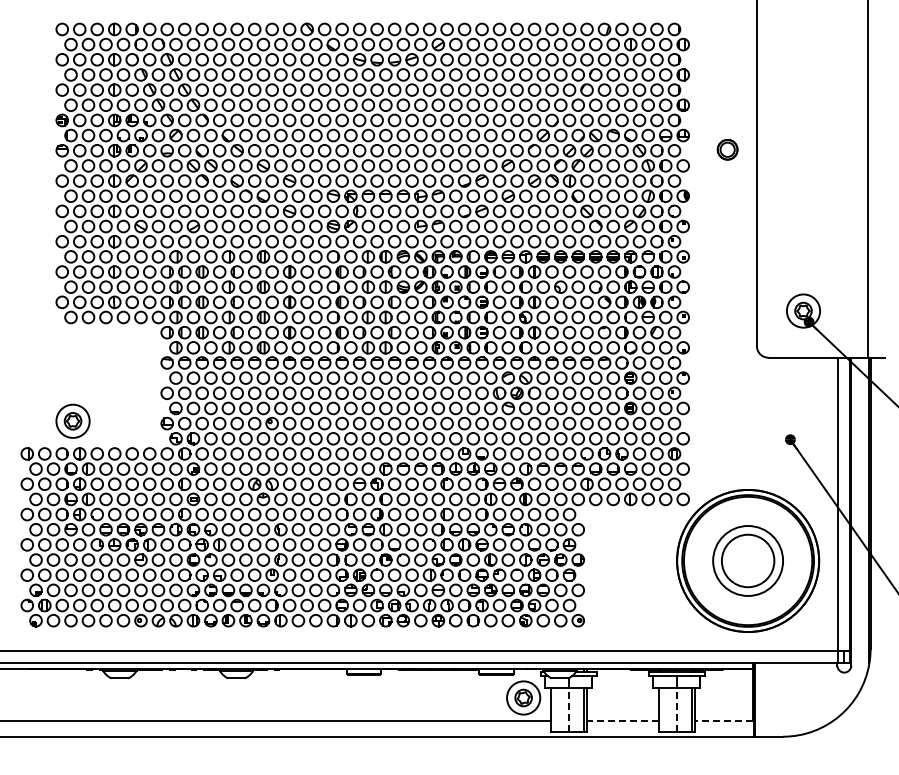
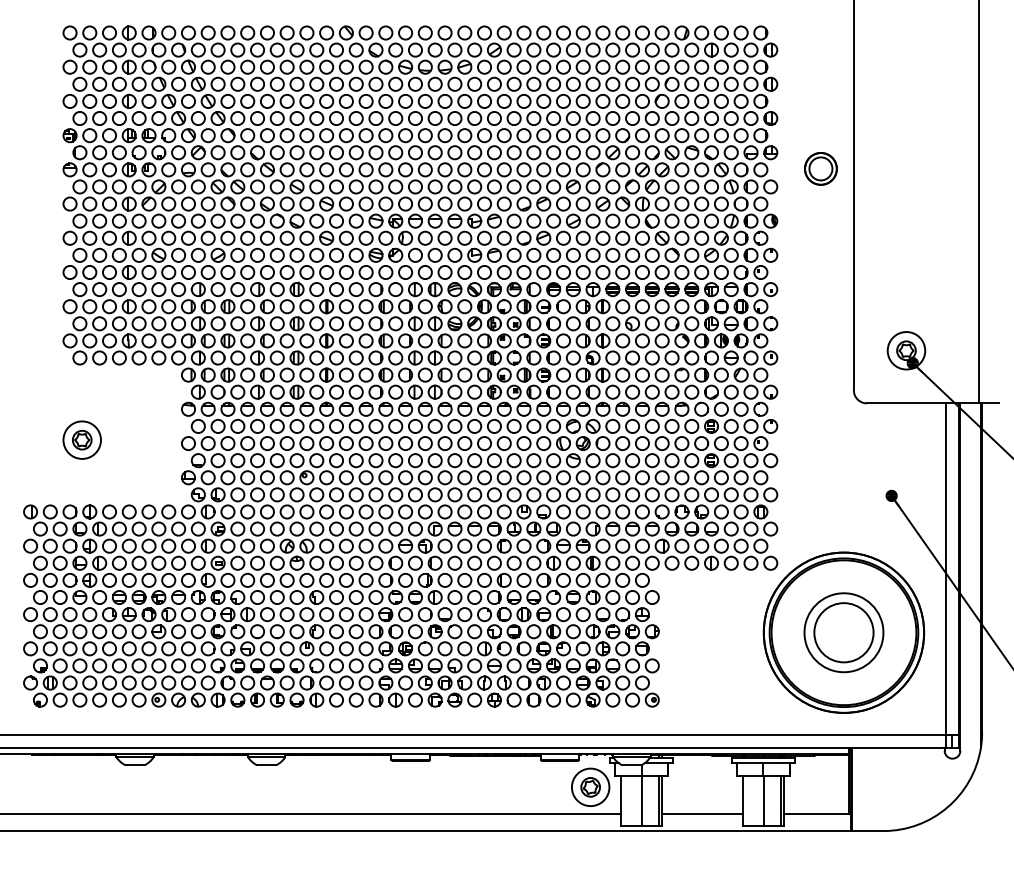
part: (727, 149) -> (820, 168), size x1.43
part: (72, 420) -> (81, 439), moved
line: (569, 709) -> (642, 800), dashed -> solid
line: (676, 709) -> (763, 800), dashed -> solid
line: (622, 721) -> (702, 813), dashed -> solid
line: (723, 721) -> (816, 813), dashed -> solid

